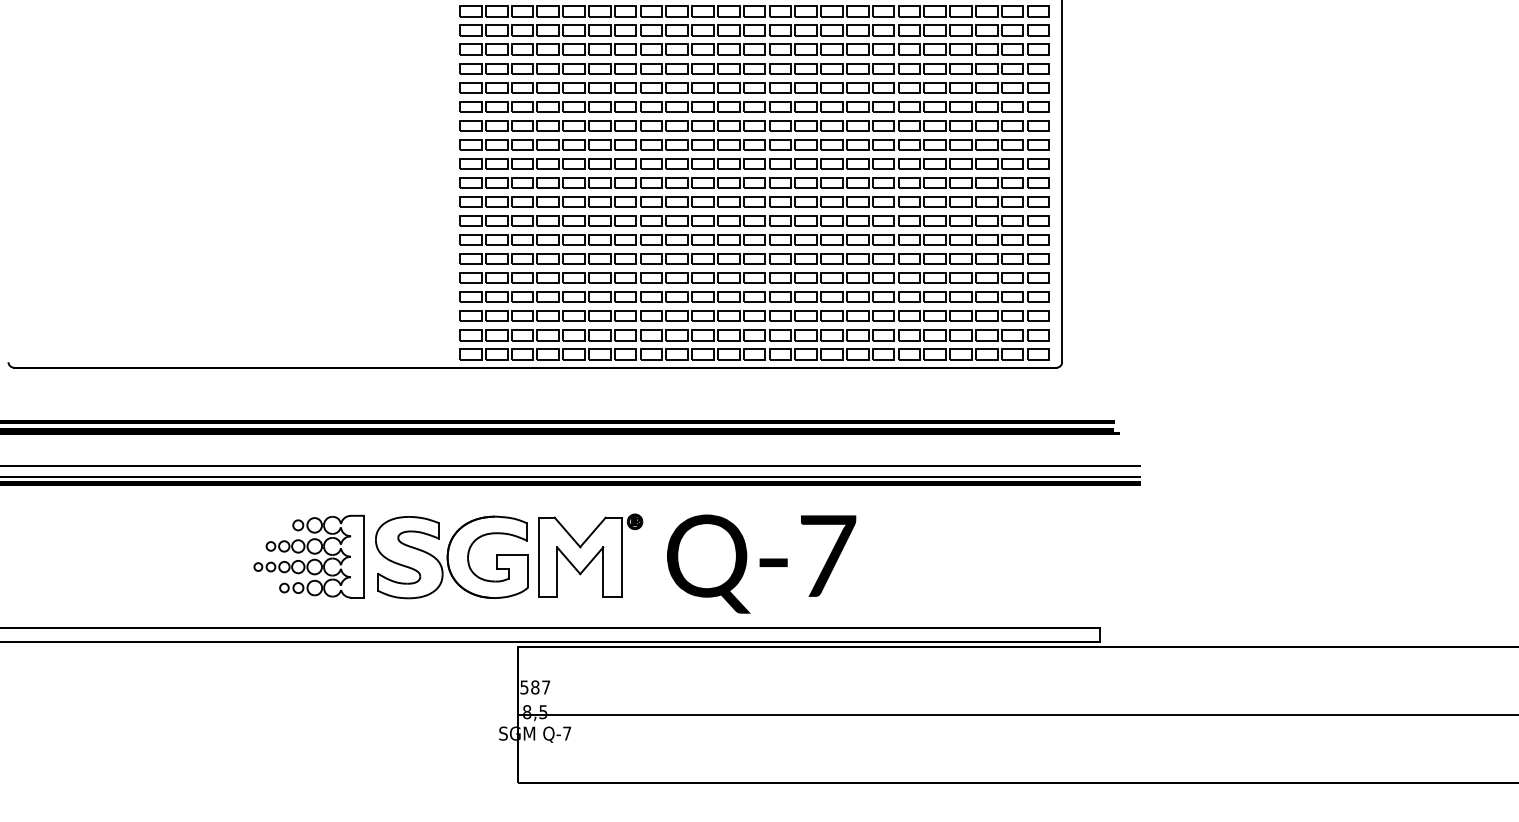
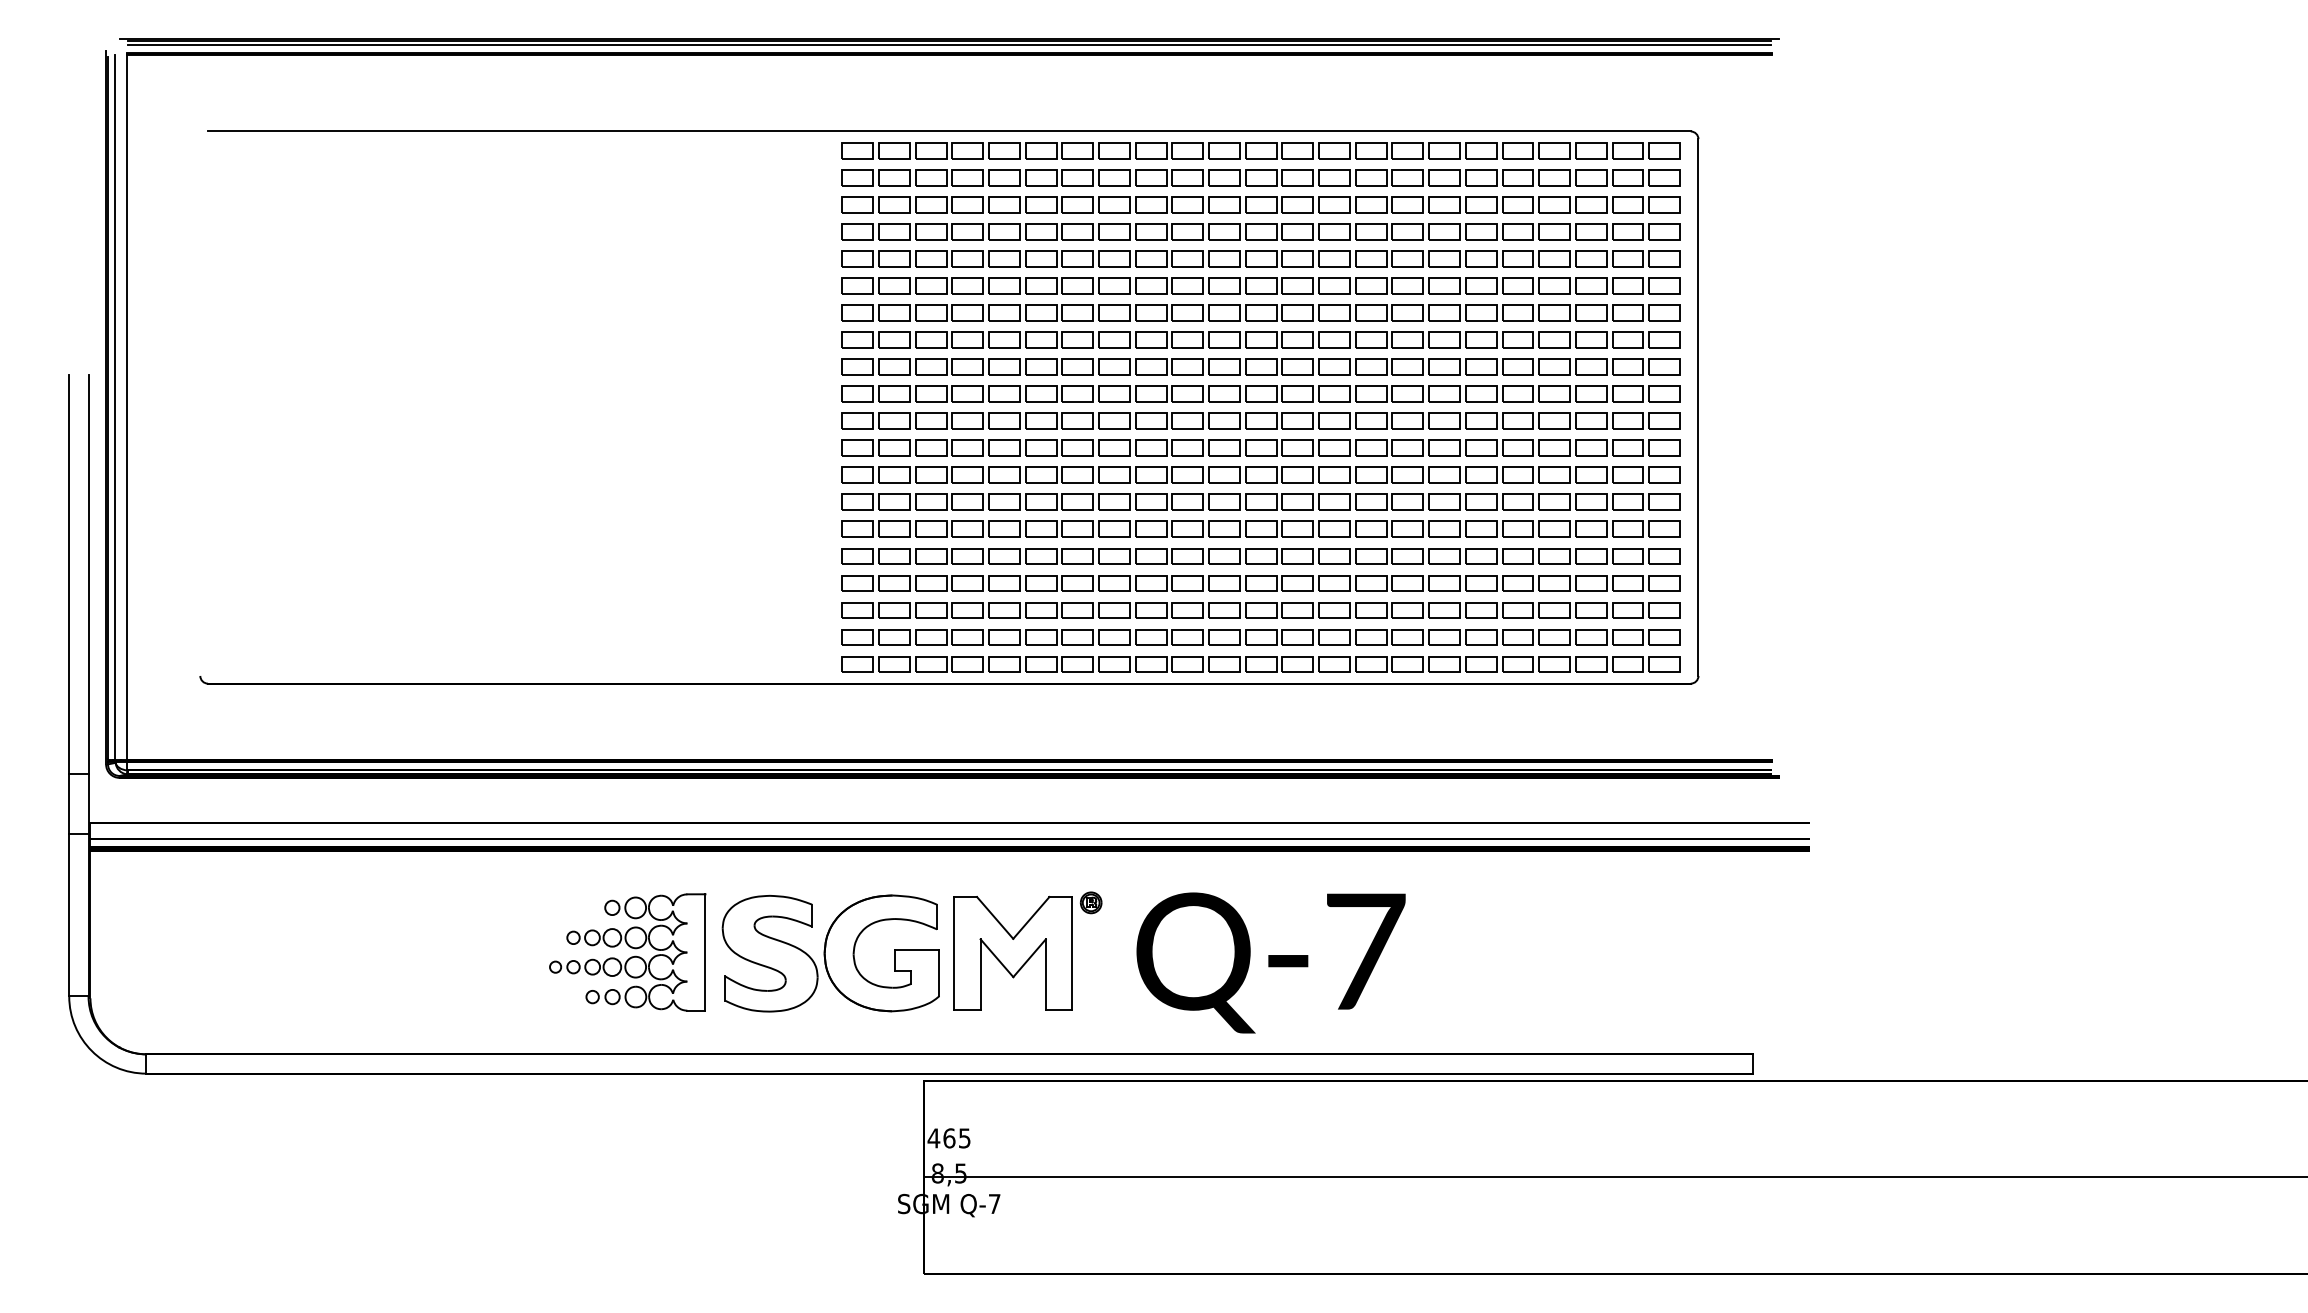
text: (534, 687) -> (948, 1138), 587 -> 465

